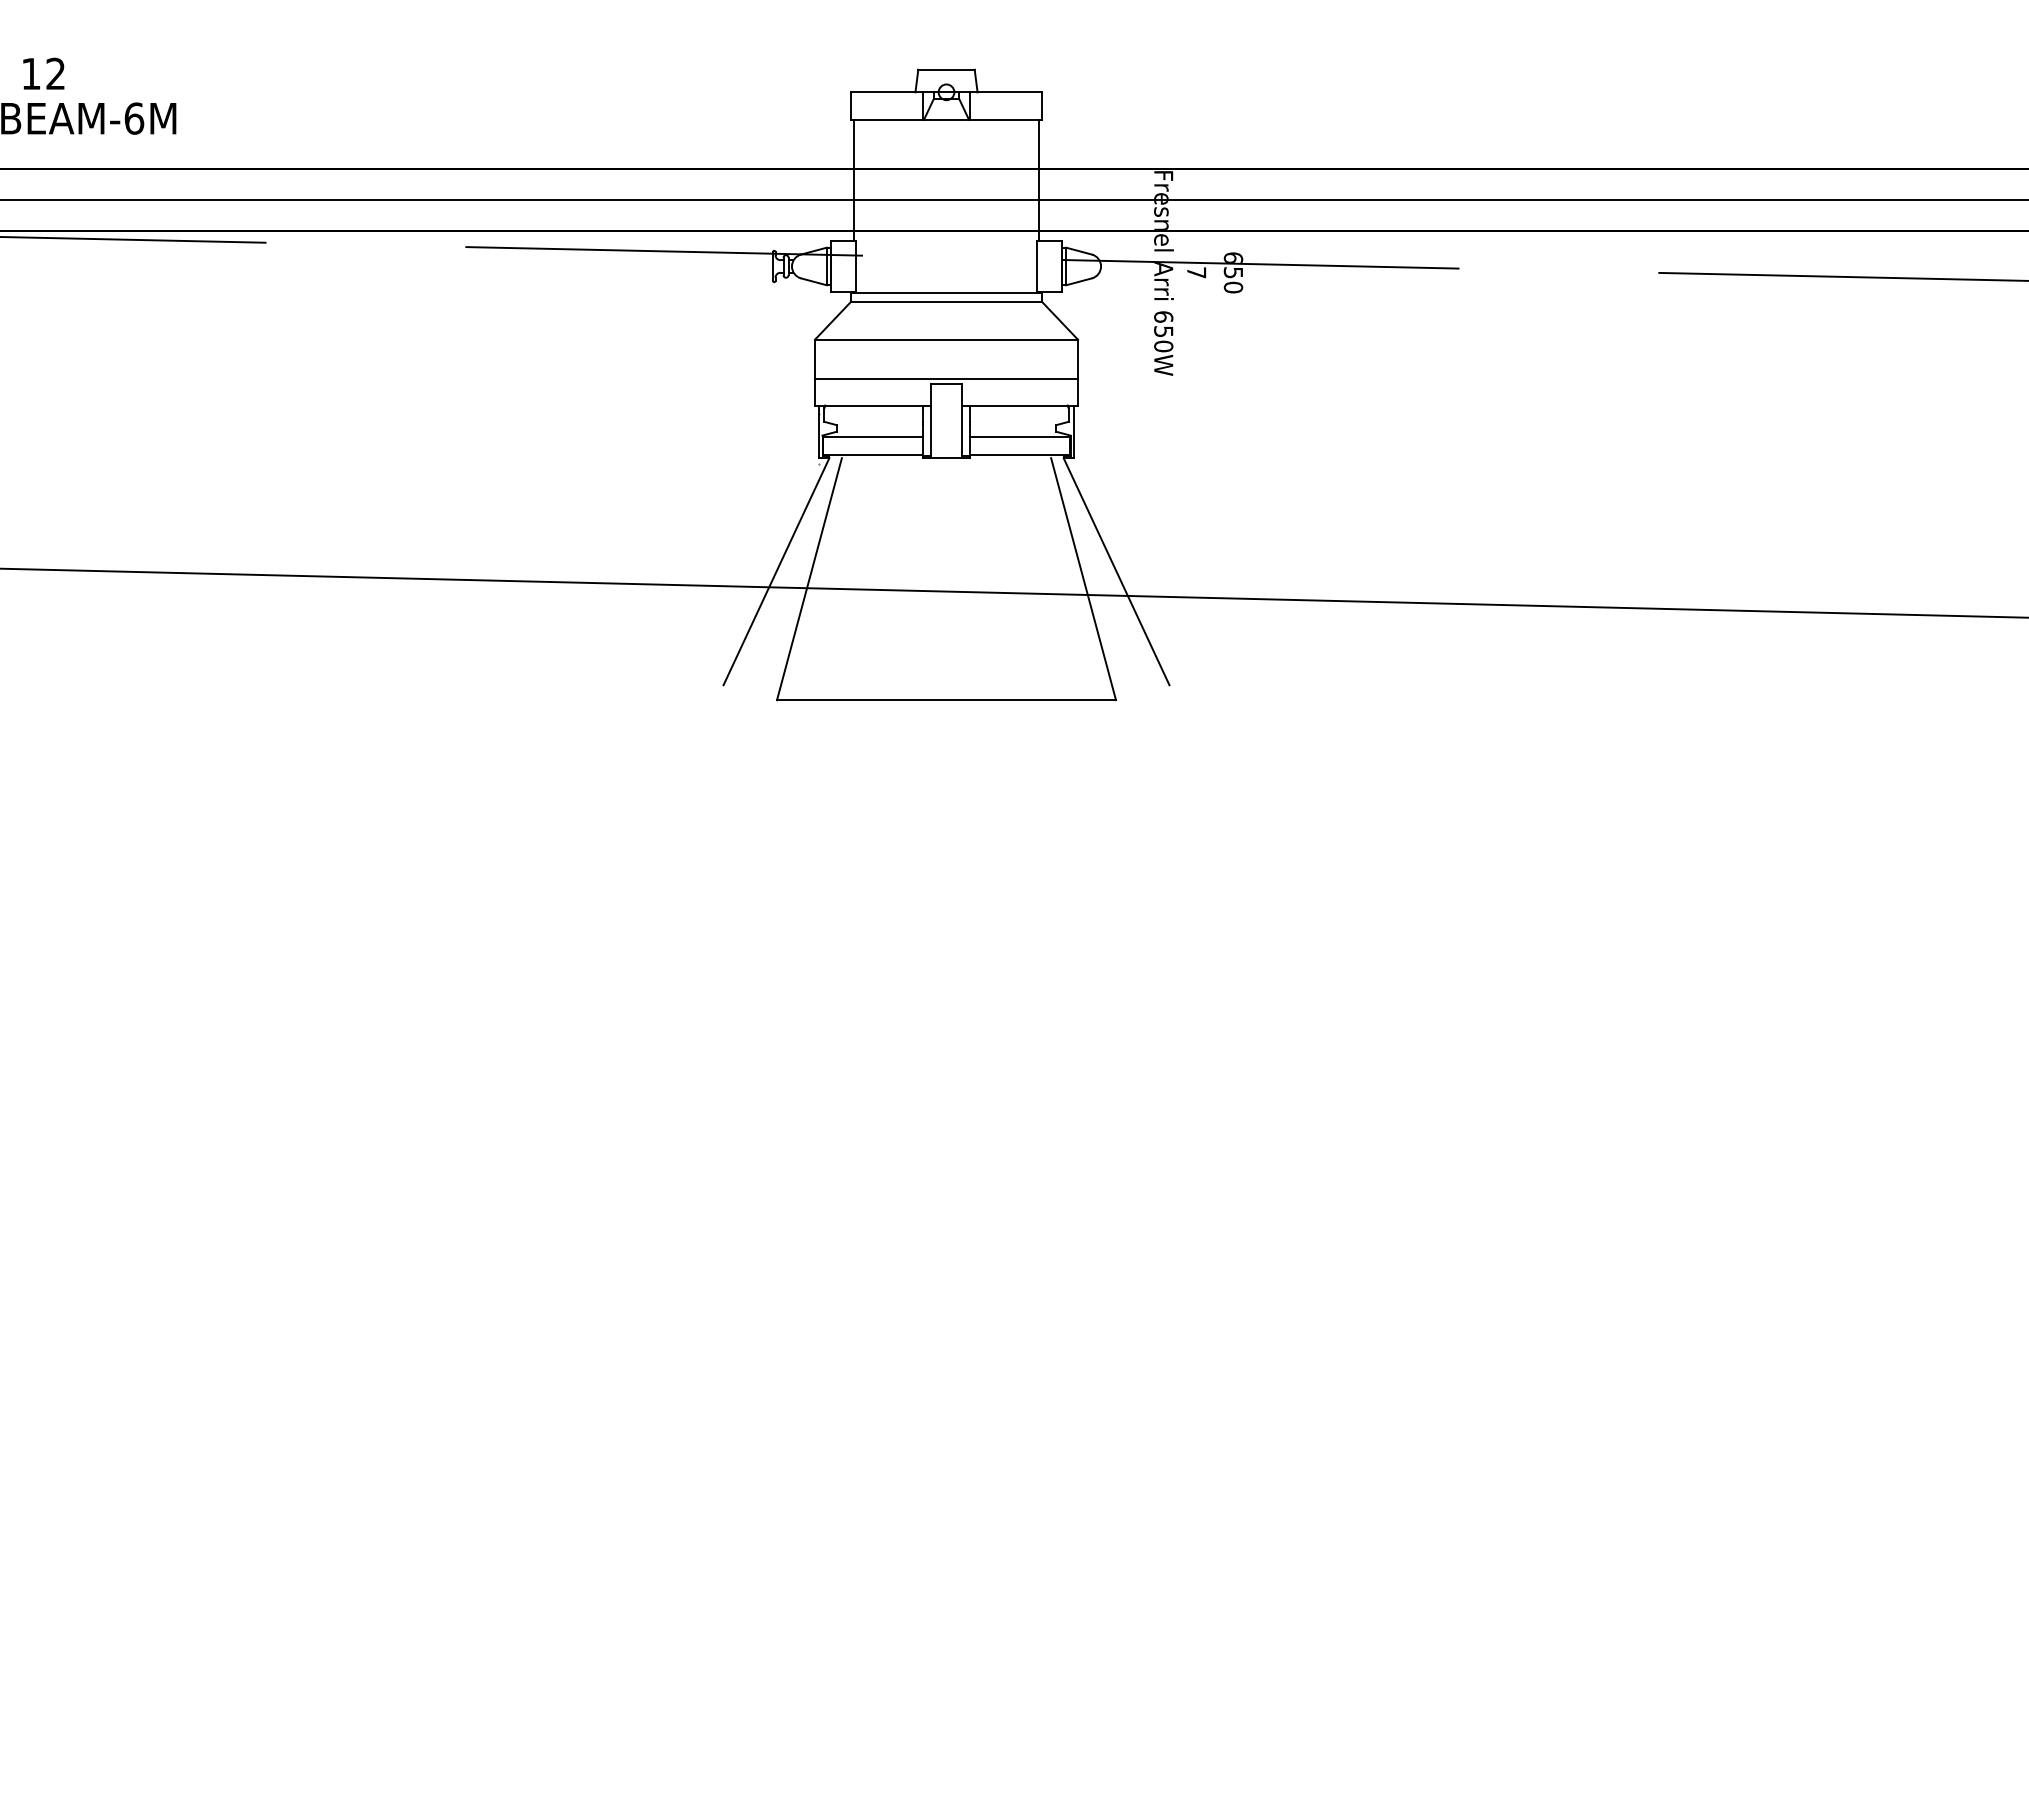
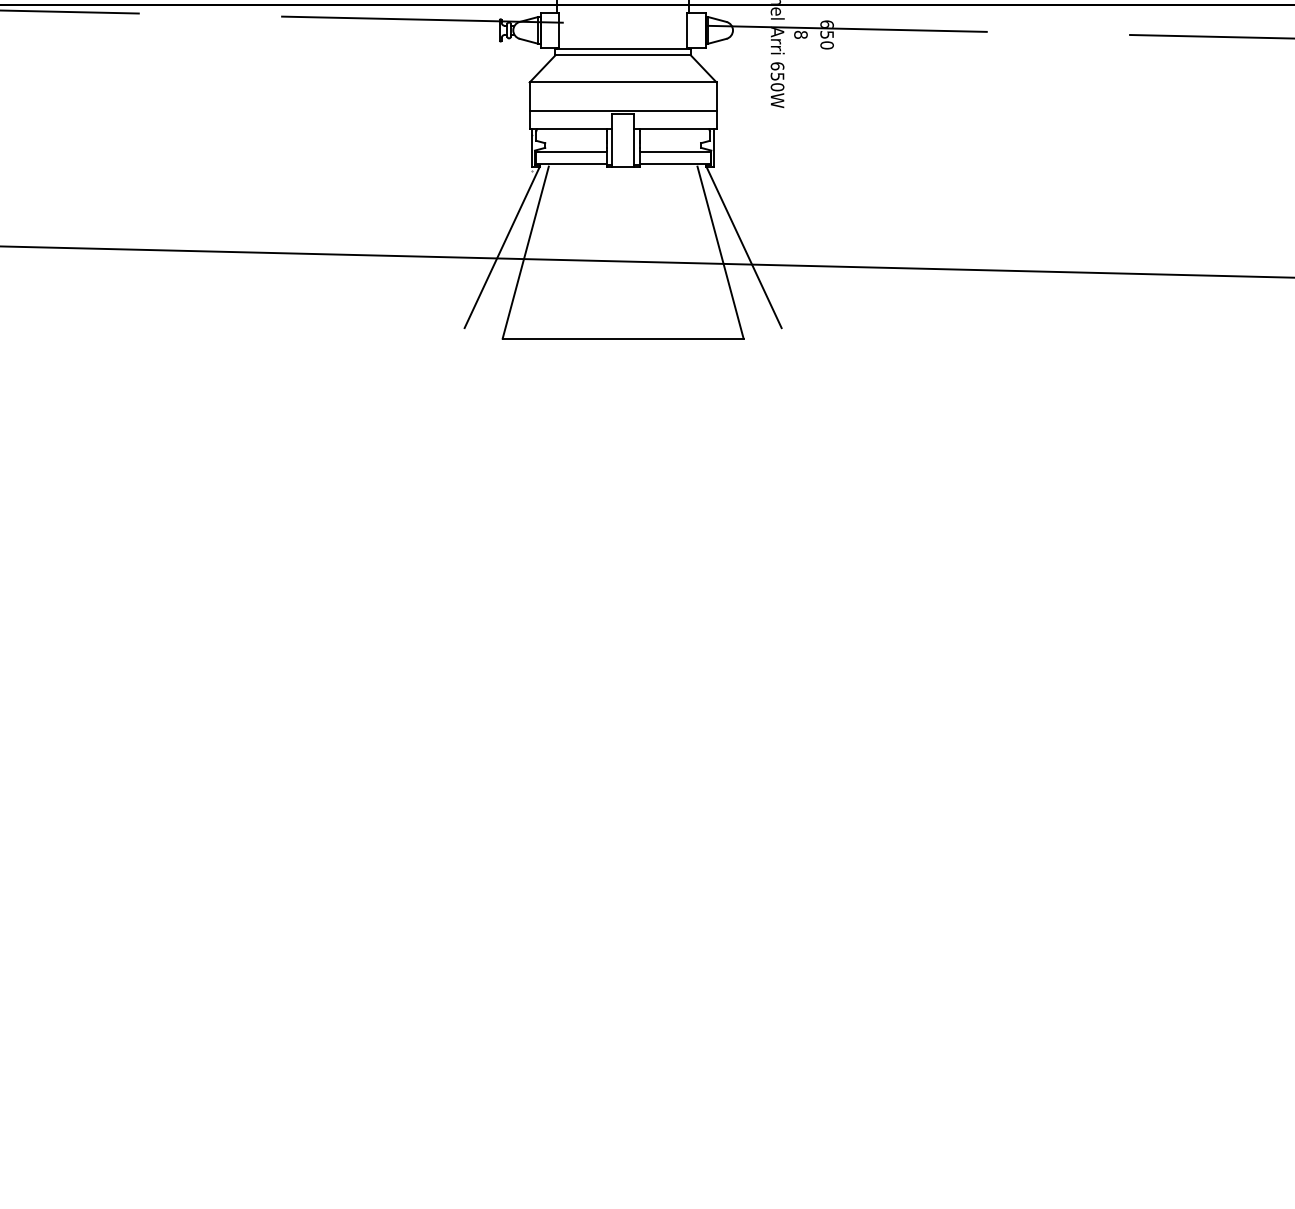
text: (1196, 272) -> (800, 34), 7 -> 8

